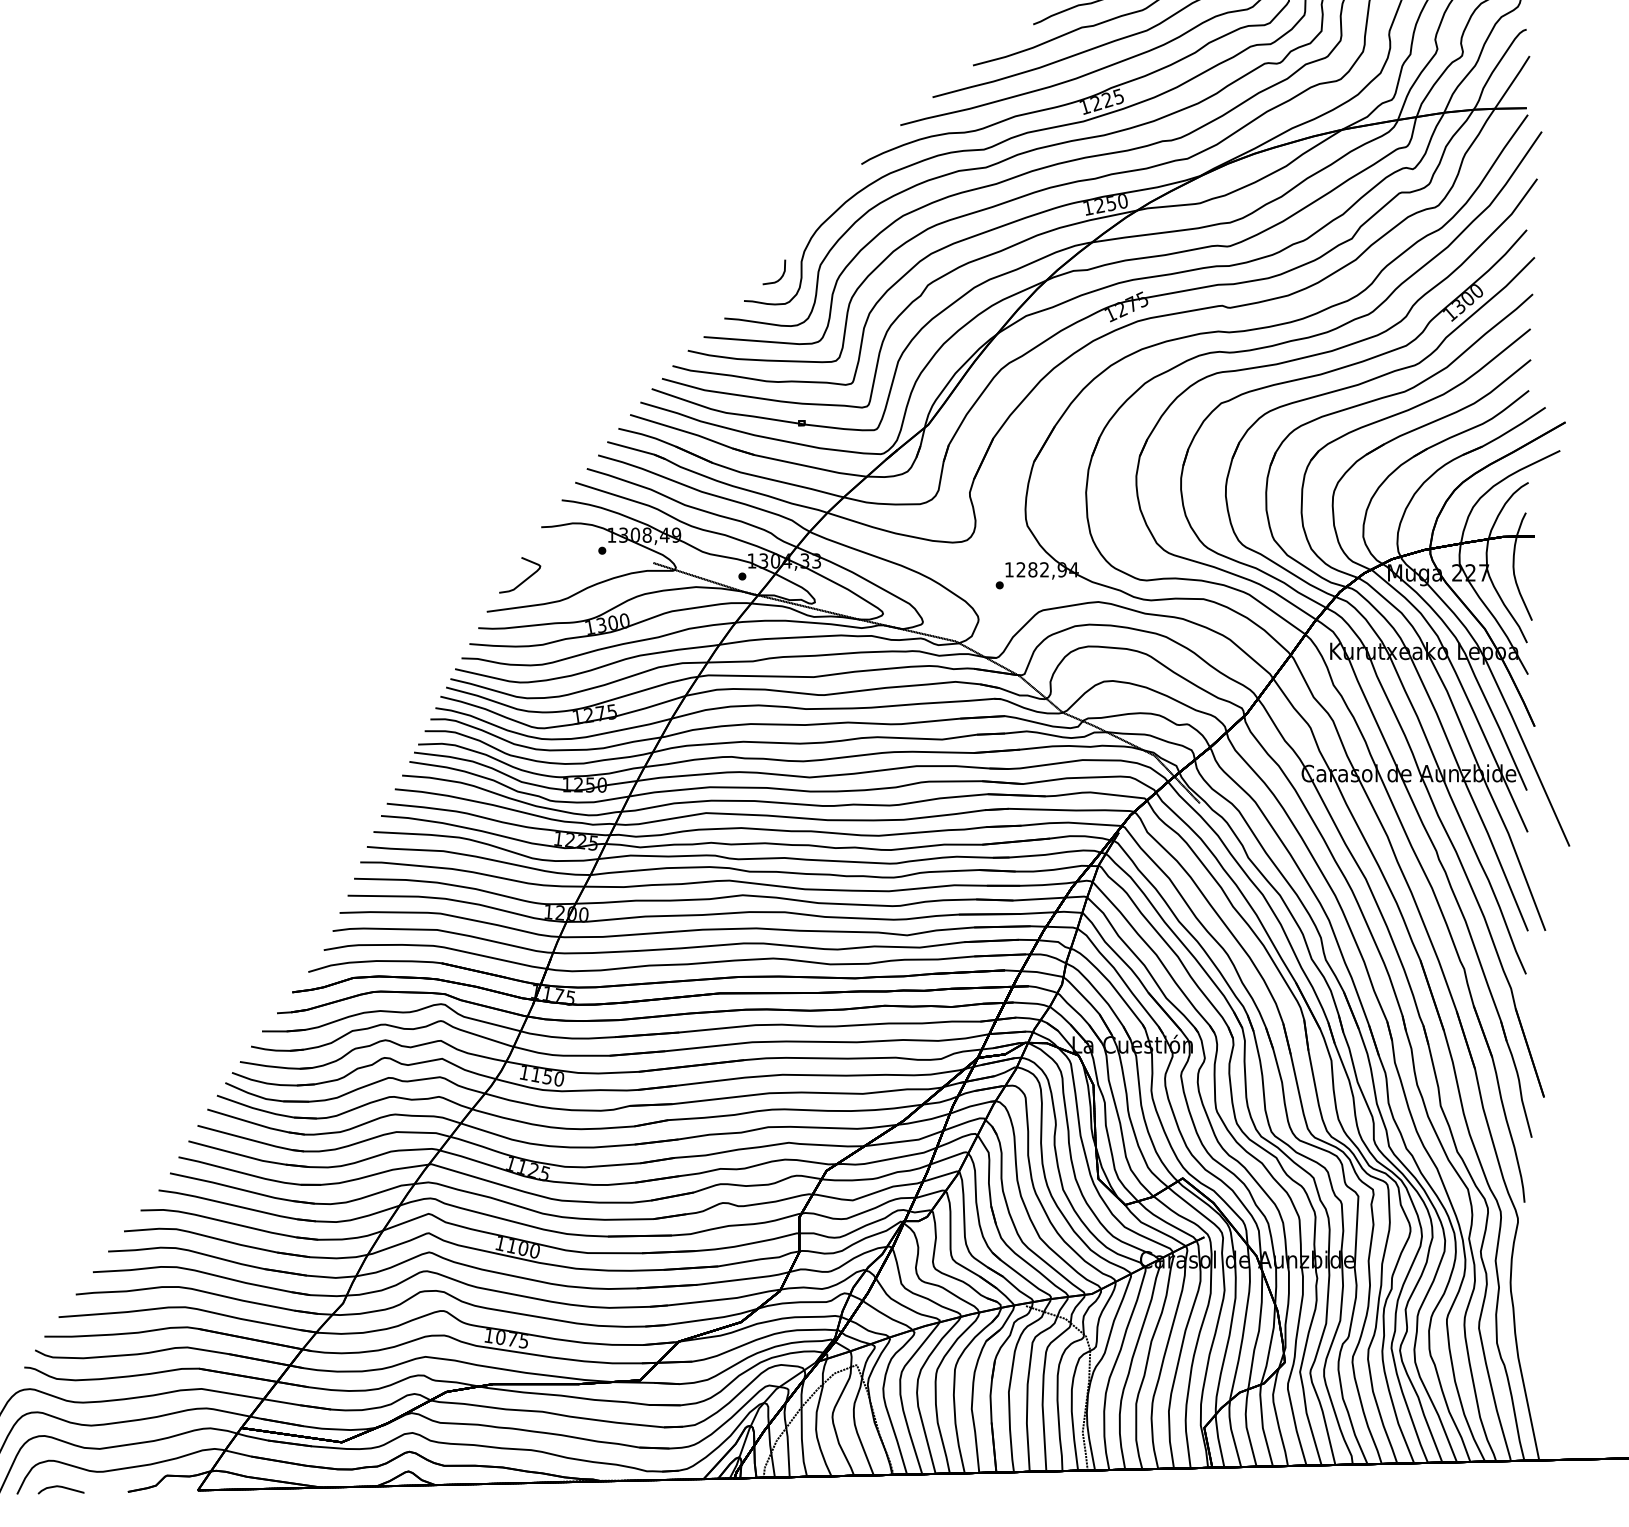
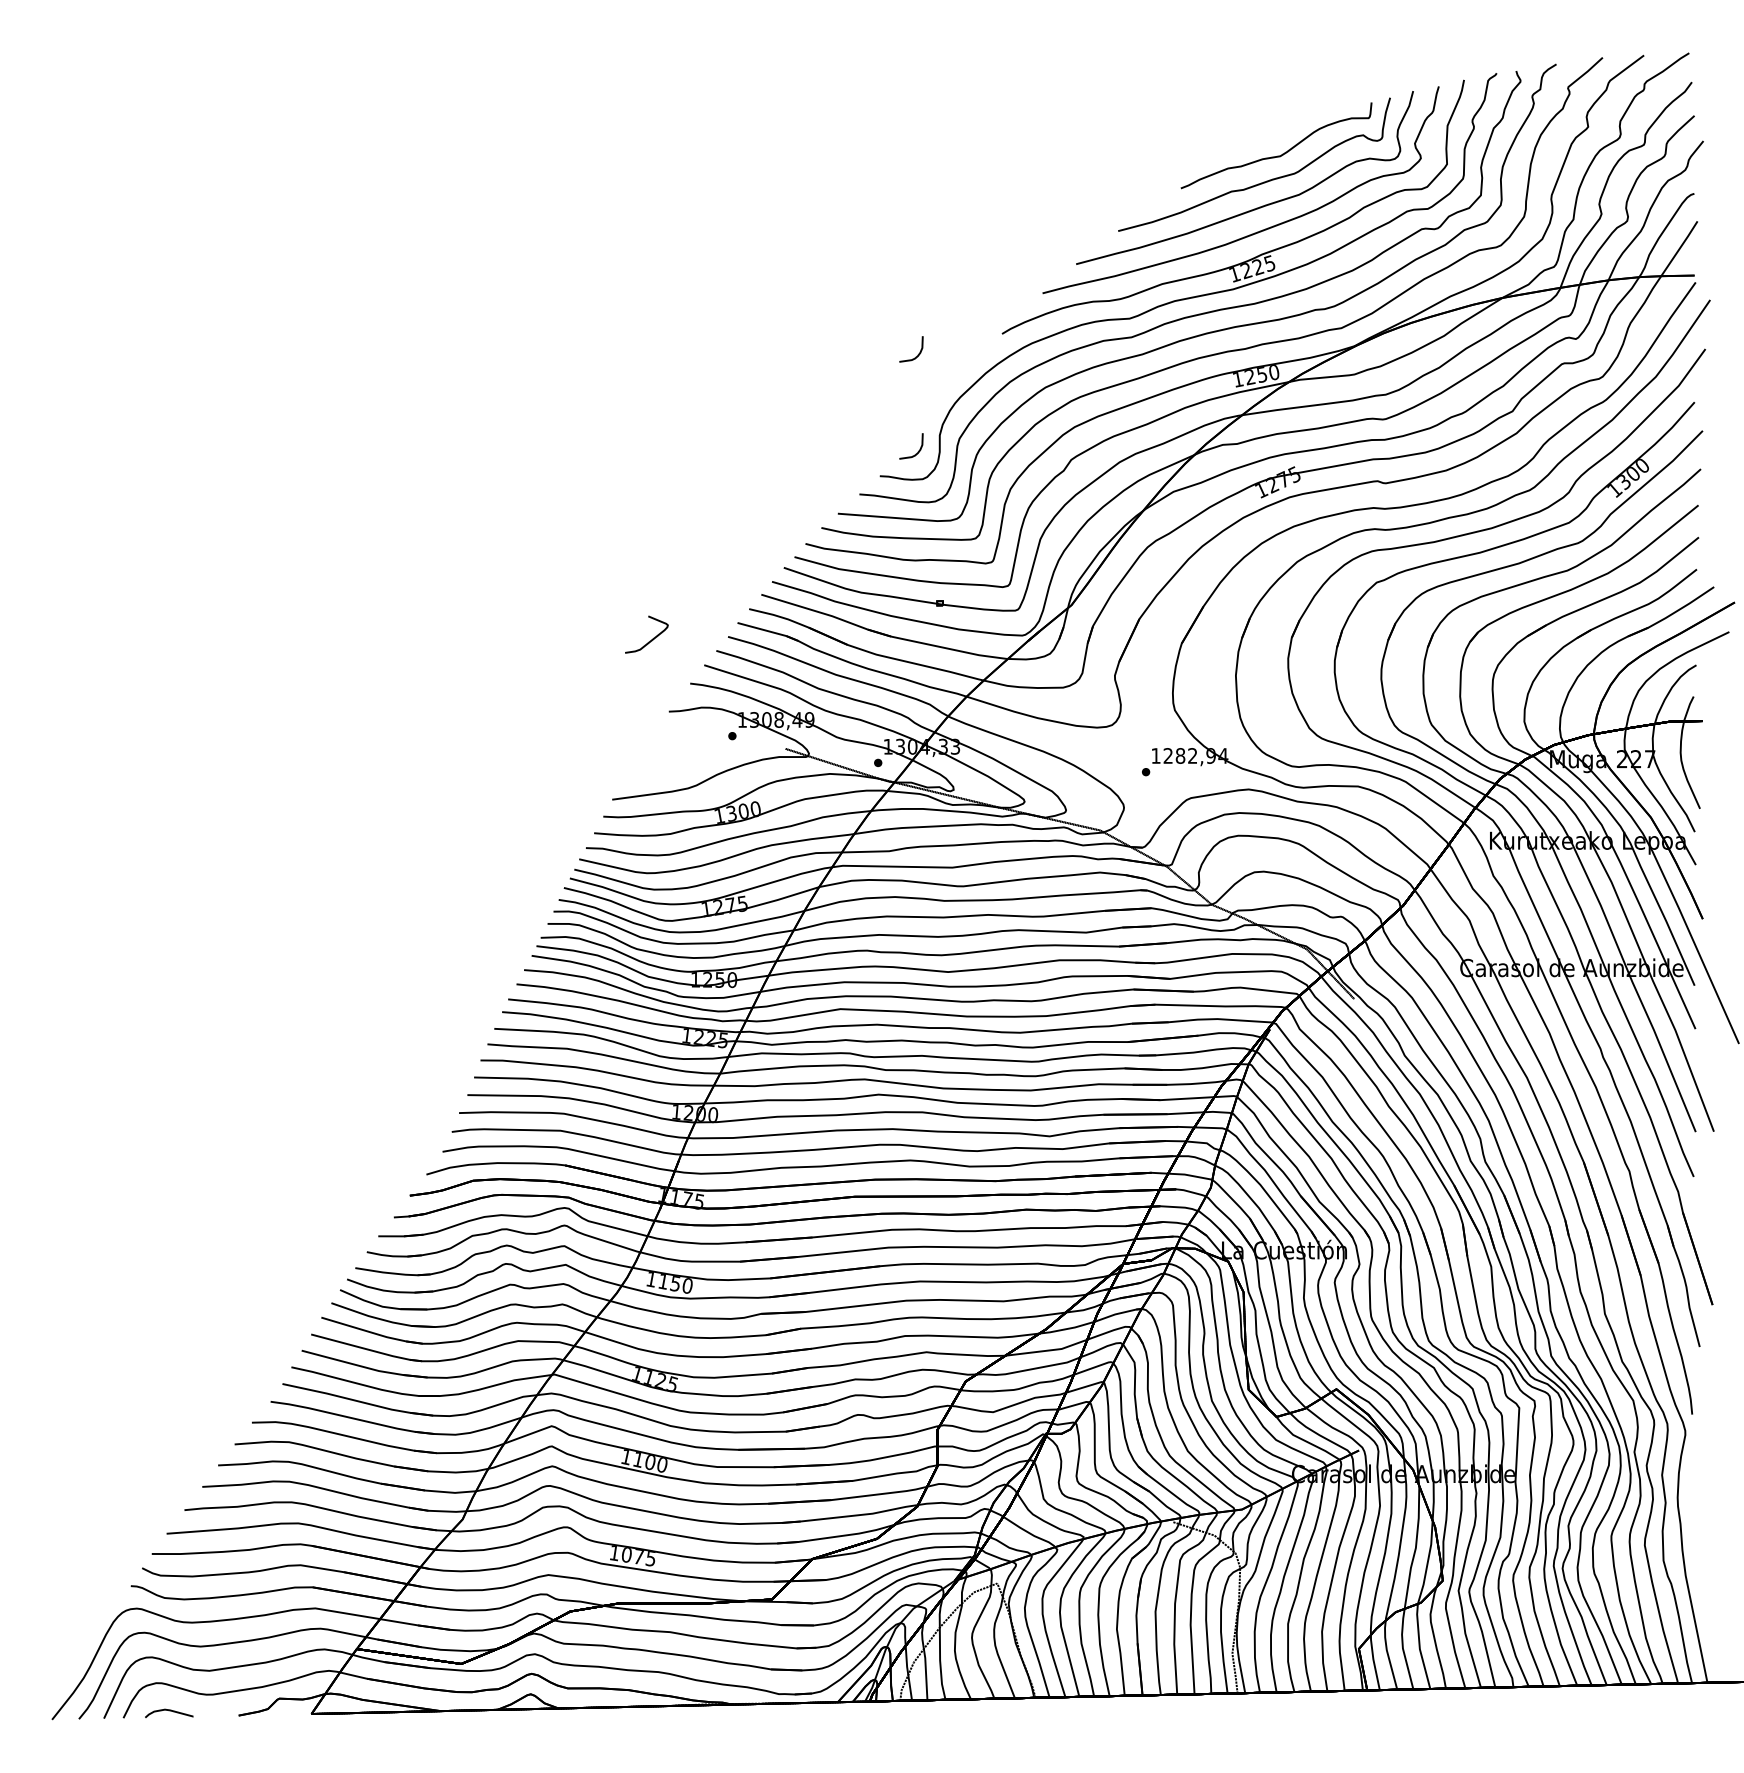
curve: (780, 184) -> (917, 354), added
curve: (524, 579) -> (651, 639), moved

